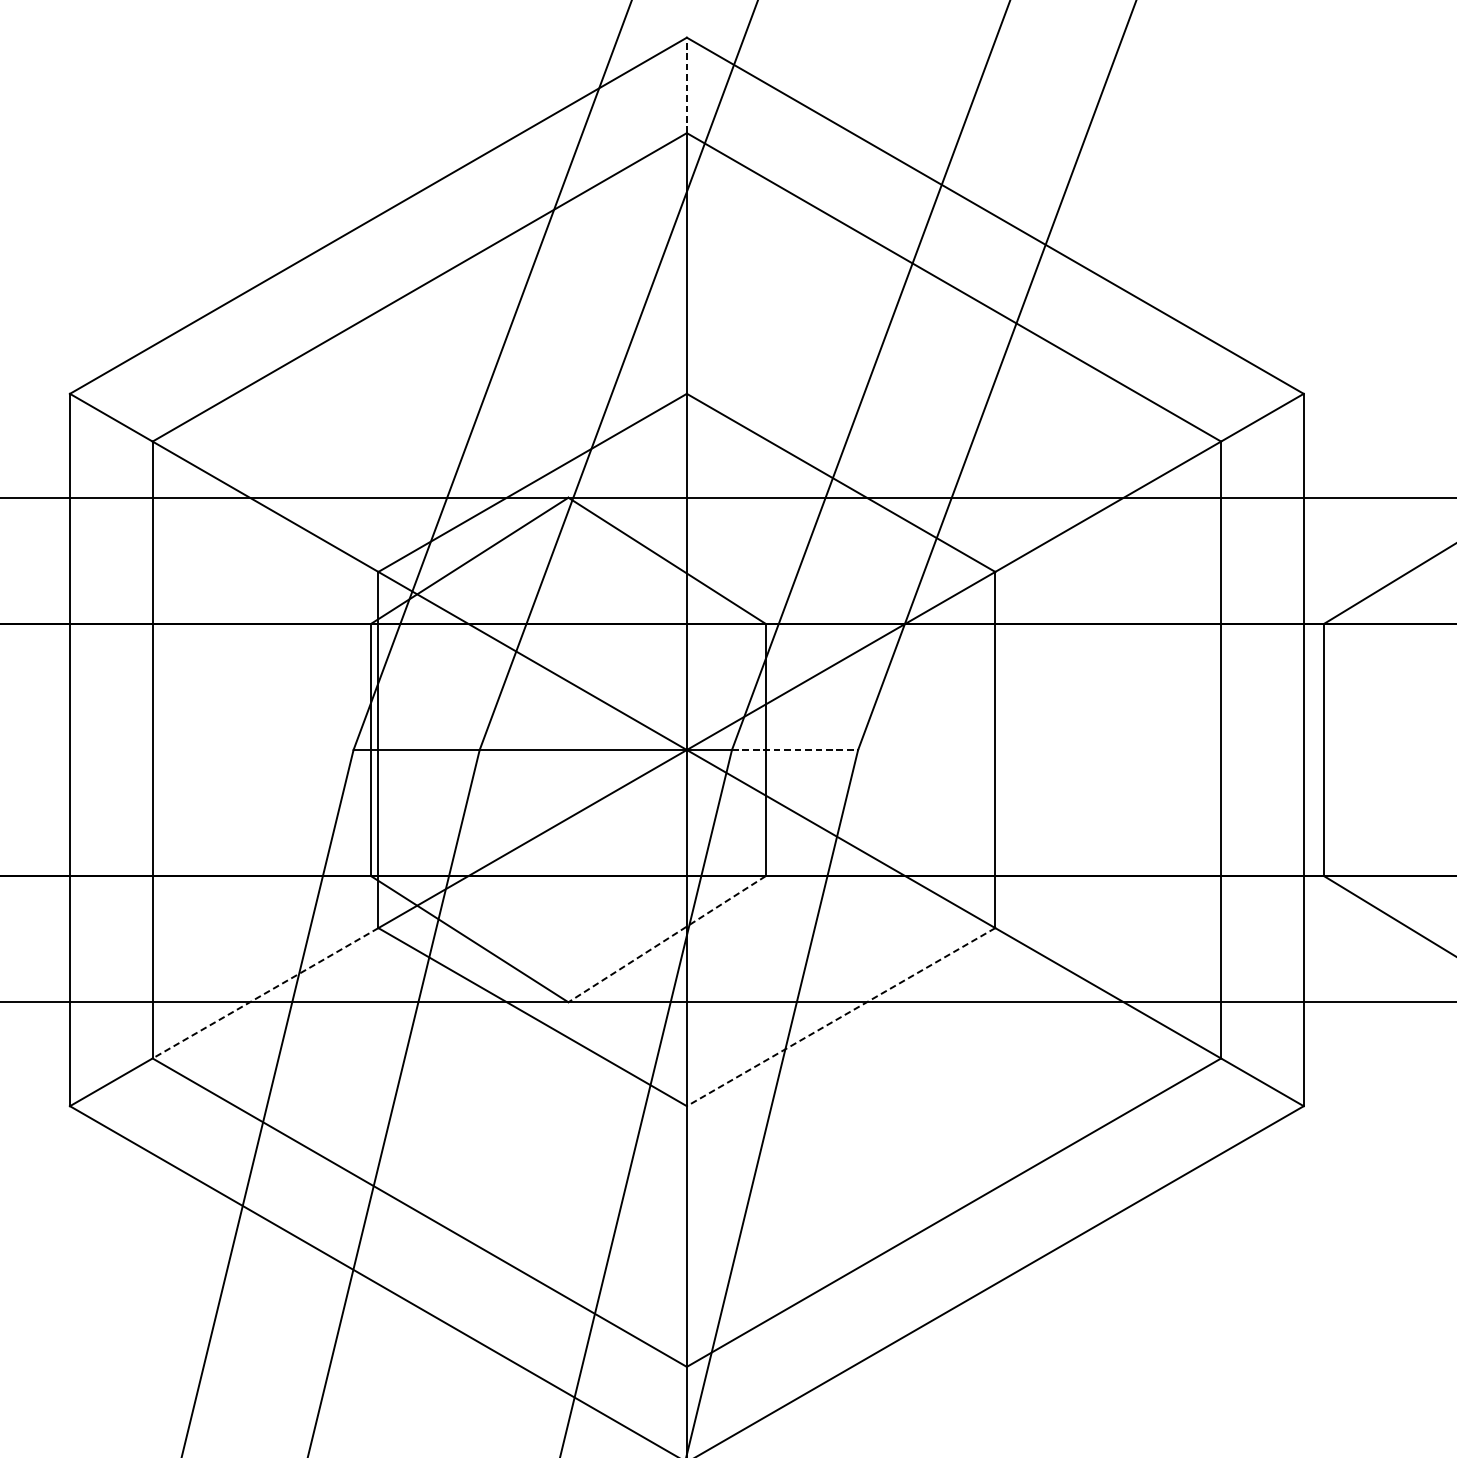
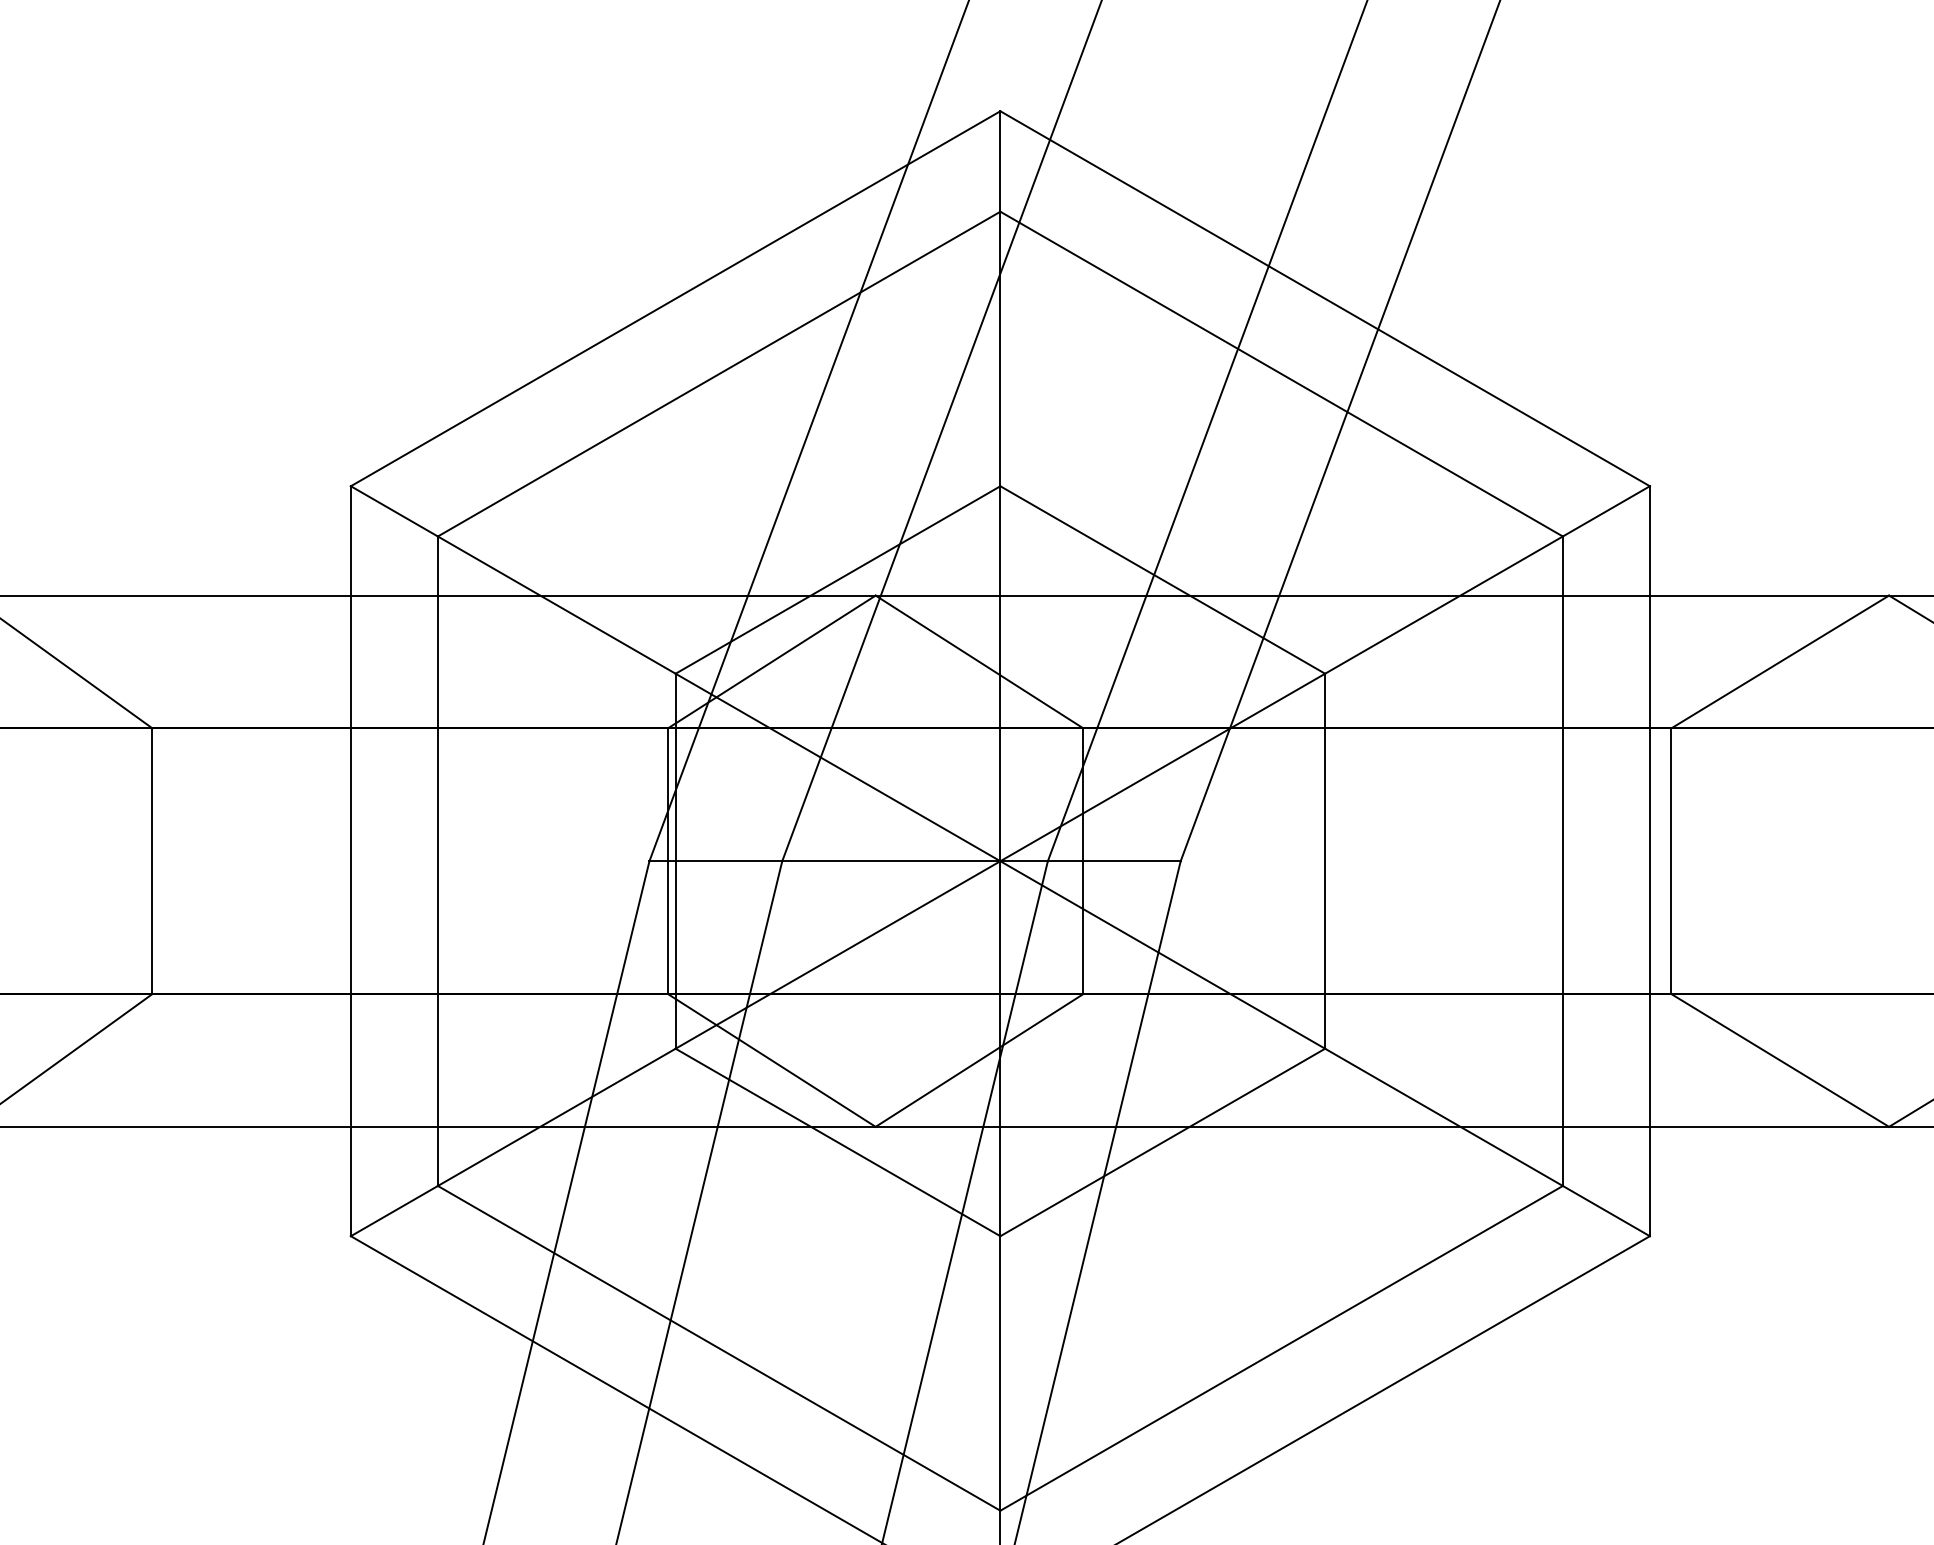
line: (686, 85) -> (1000, 161), dashed -> solid
line: (795, 750) -> (1114, 861), dashed -> solid
line: (667, 939) -> (979, 1060), dashed -> solid
line: (265, 993) -> (556, 1117), dashed -> solid
line: (840, 1017) -> (1162, 1142), dashed -> solid

